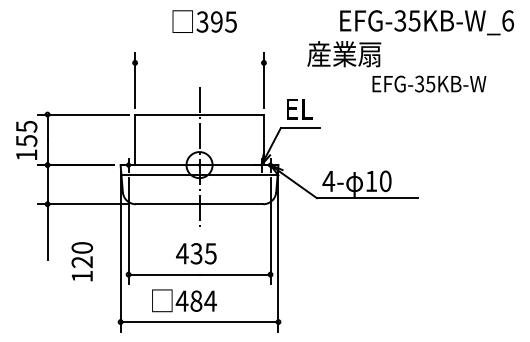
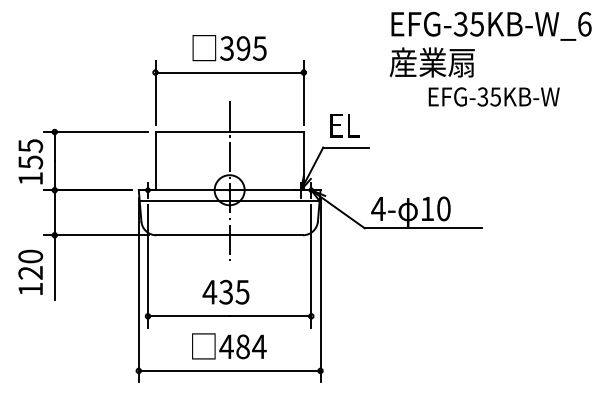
text: (204, 22) -> (229, 48), moved
text: (343, 54) -> (431, 62), moved
line: (199, 62) -> (229, 72), added
text: (82, 260) -> (30, 271), moved
text: (184, 300) -> (229, 346), moved

